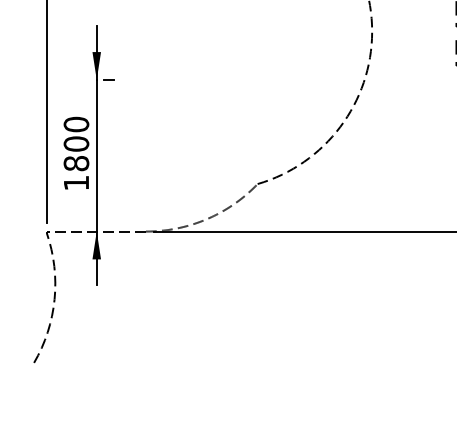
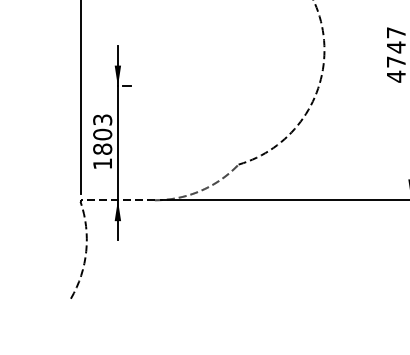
text: (76, 123) -> (102, 119), 1800 -> 1803

